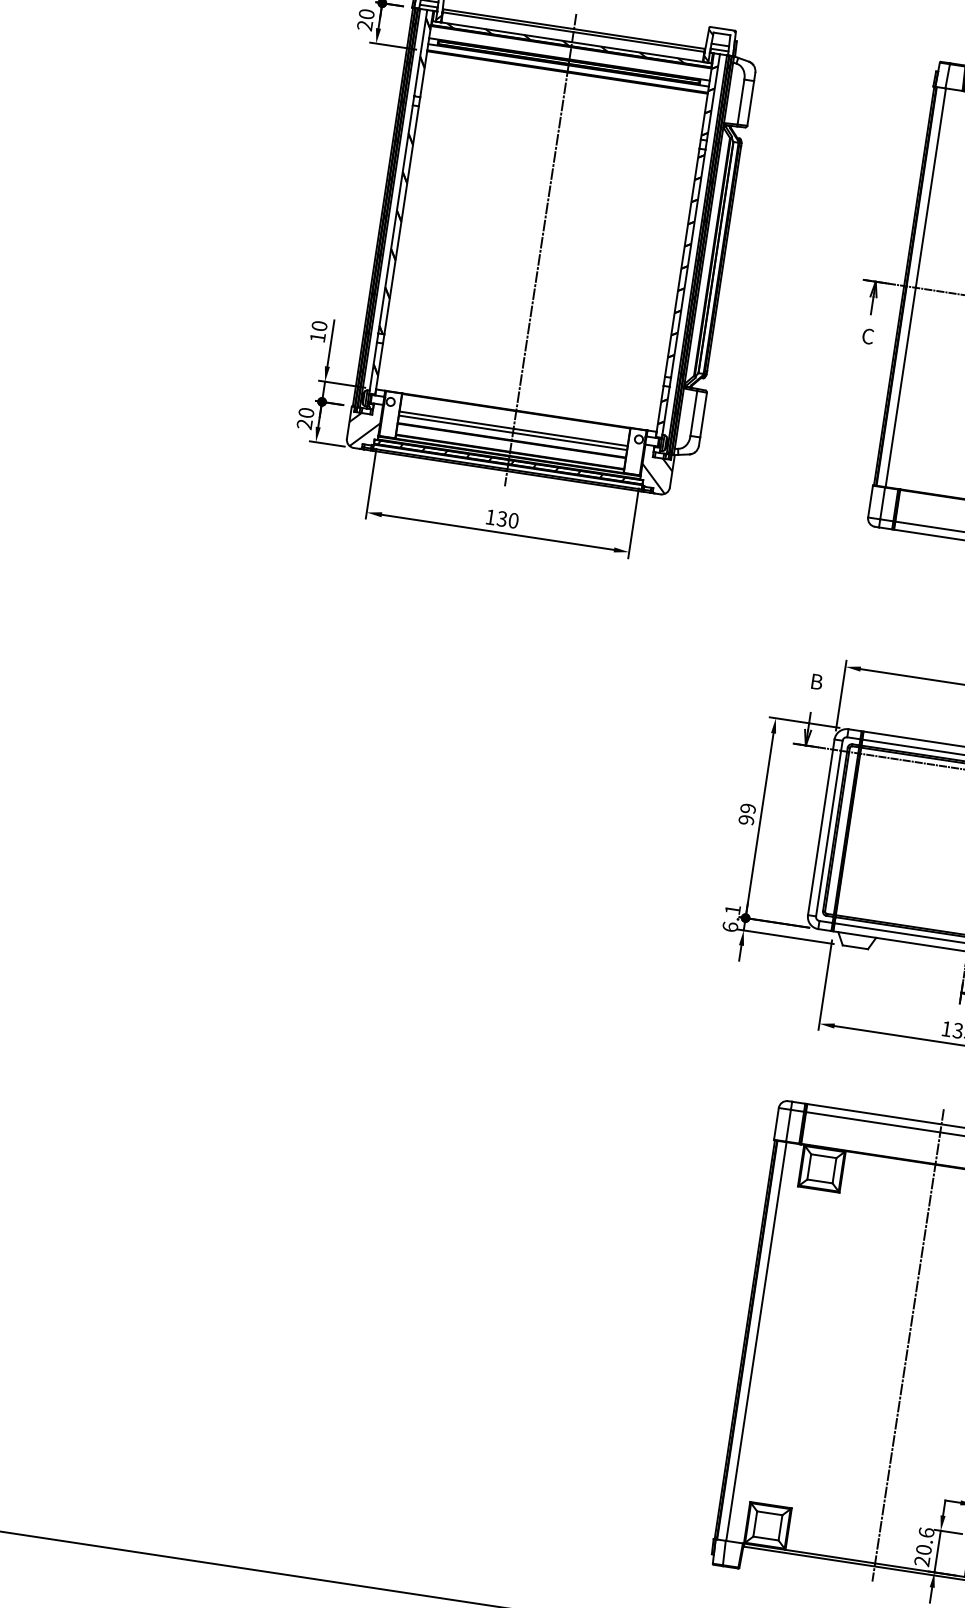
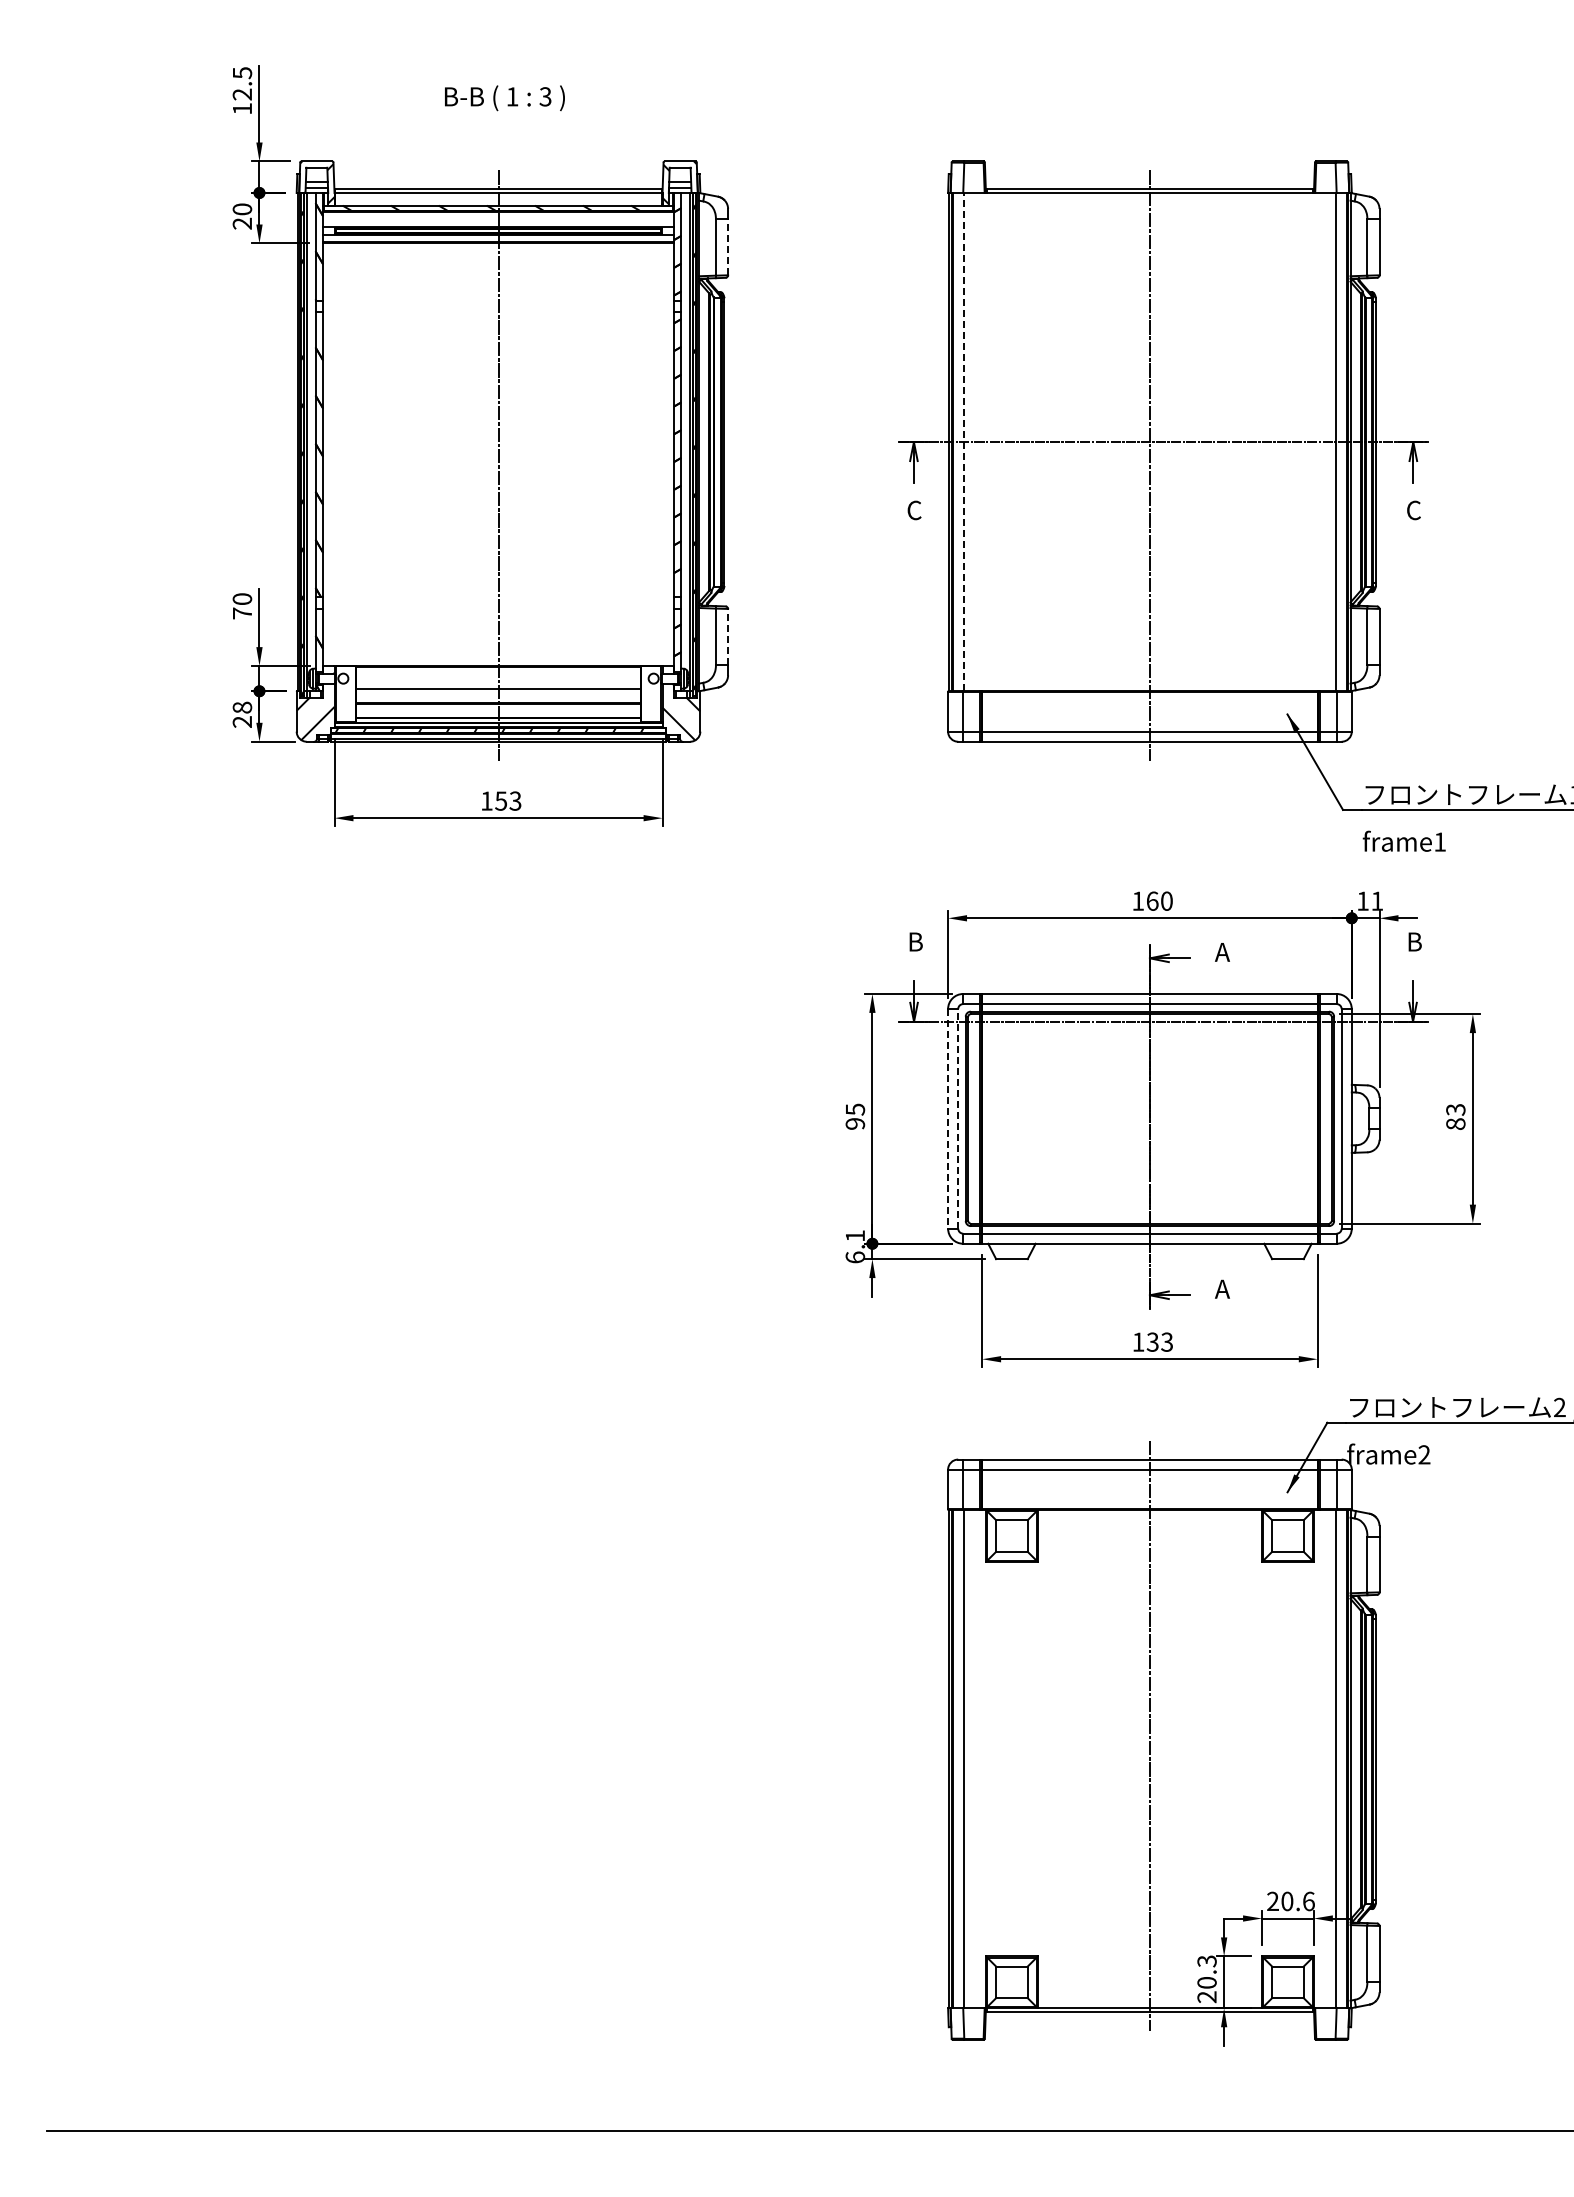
line: (751, 103) -> (728, 247), solid -> dashed
line: (915, 287) -> (963, 441), solid -> dashed
text: (317, 337) -> (242, 613), 10 -> 70
text: (306, 412) -> (242, 707), 20 -> 28
line: (703, 414) -> (728, 636), solid -> dashed
line: (513, 432) -> (498, 693), removed
text: (508, 519) -> (508, 800), 130 -> 153
text: (747, 808) -> (854, 1109), 99 -> 95
line: (821, 827) -> (948, 1118), solid -> dashed
line: (829, 828) -> (958, 1118), solid -> dashed
text: (926, 1532) -> (1206, 1961), 20.6 -> 20.3

